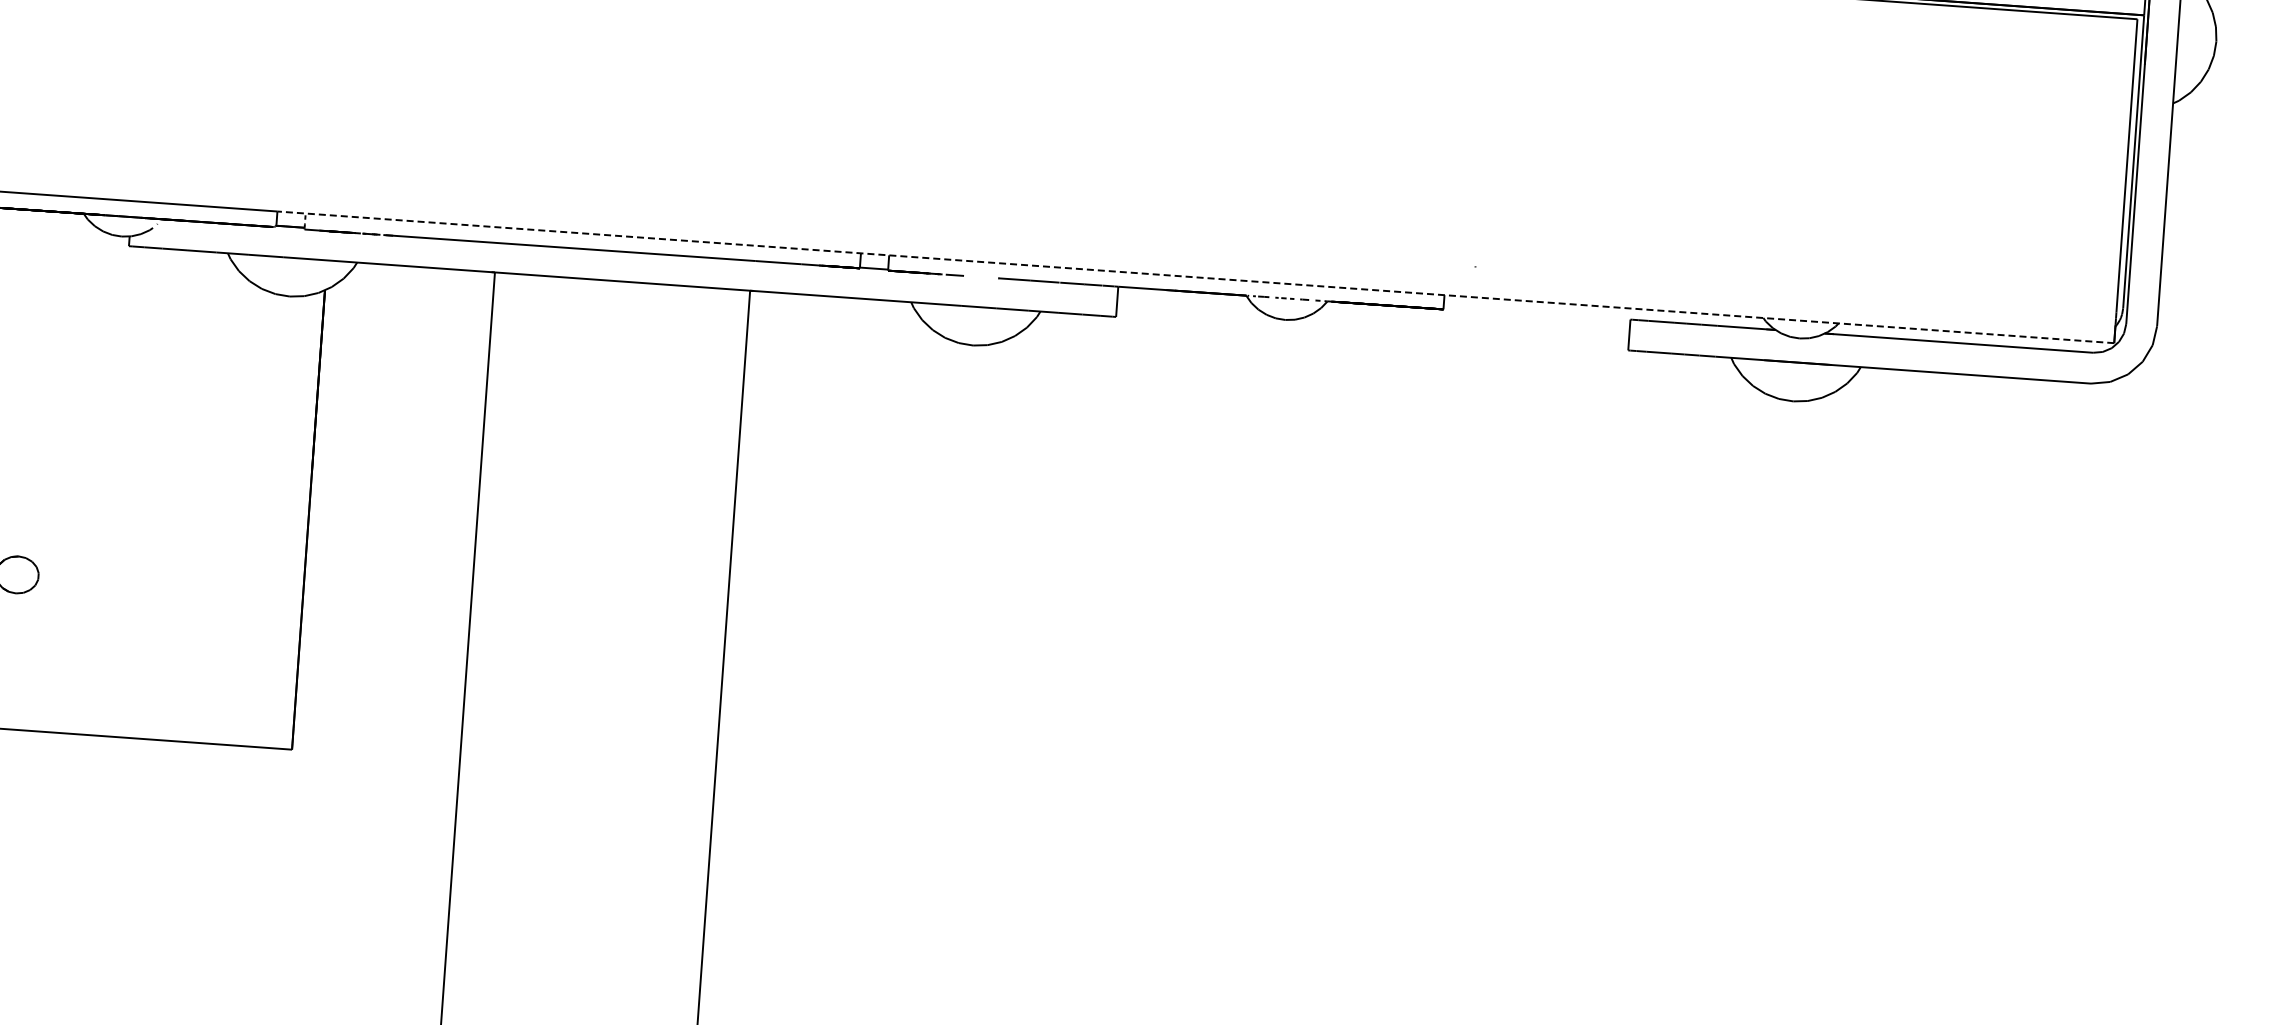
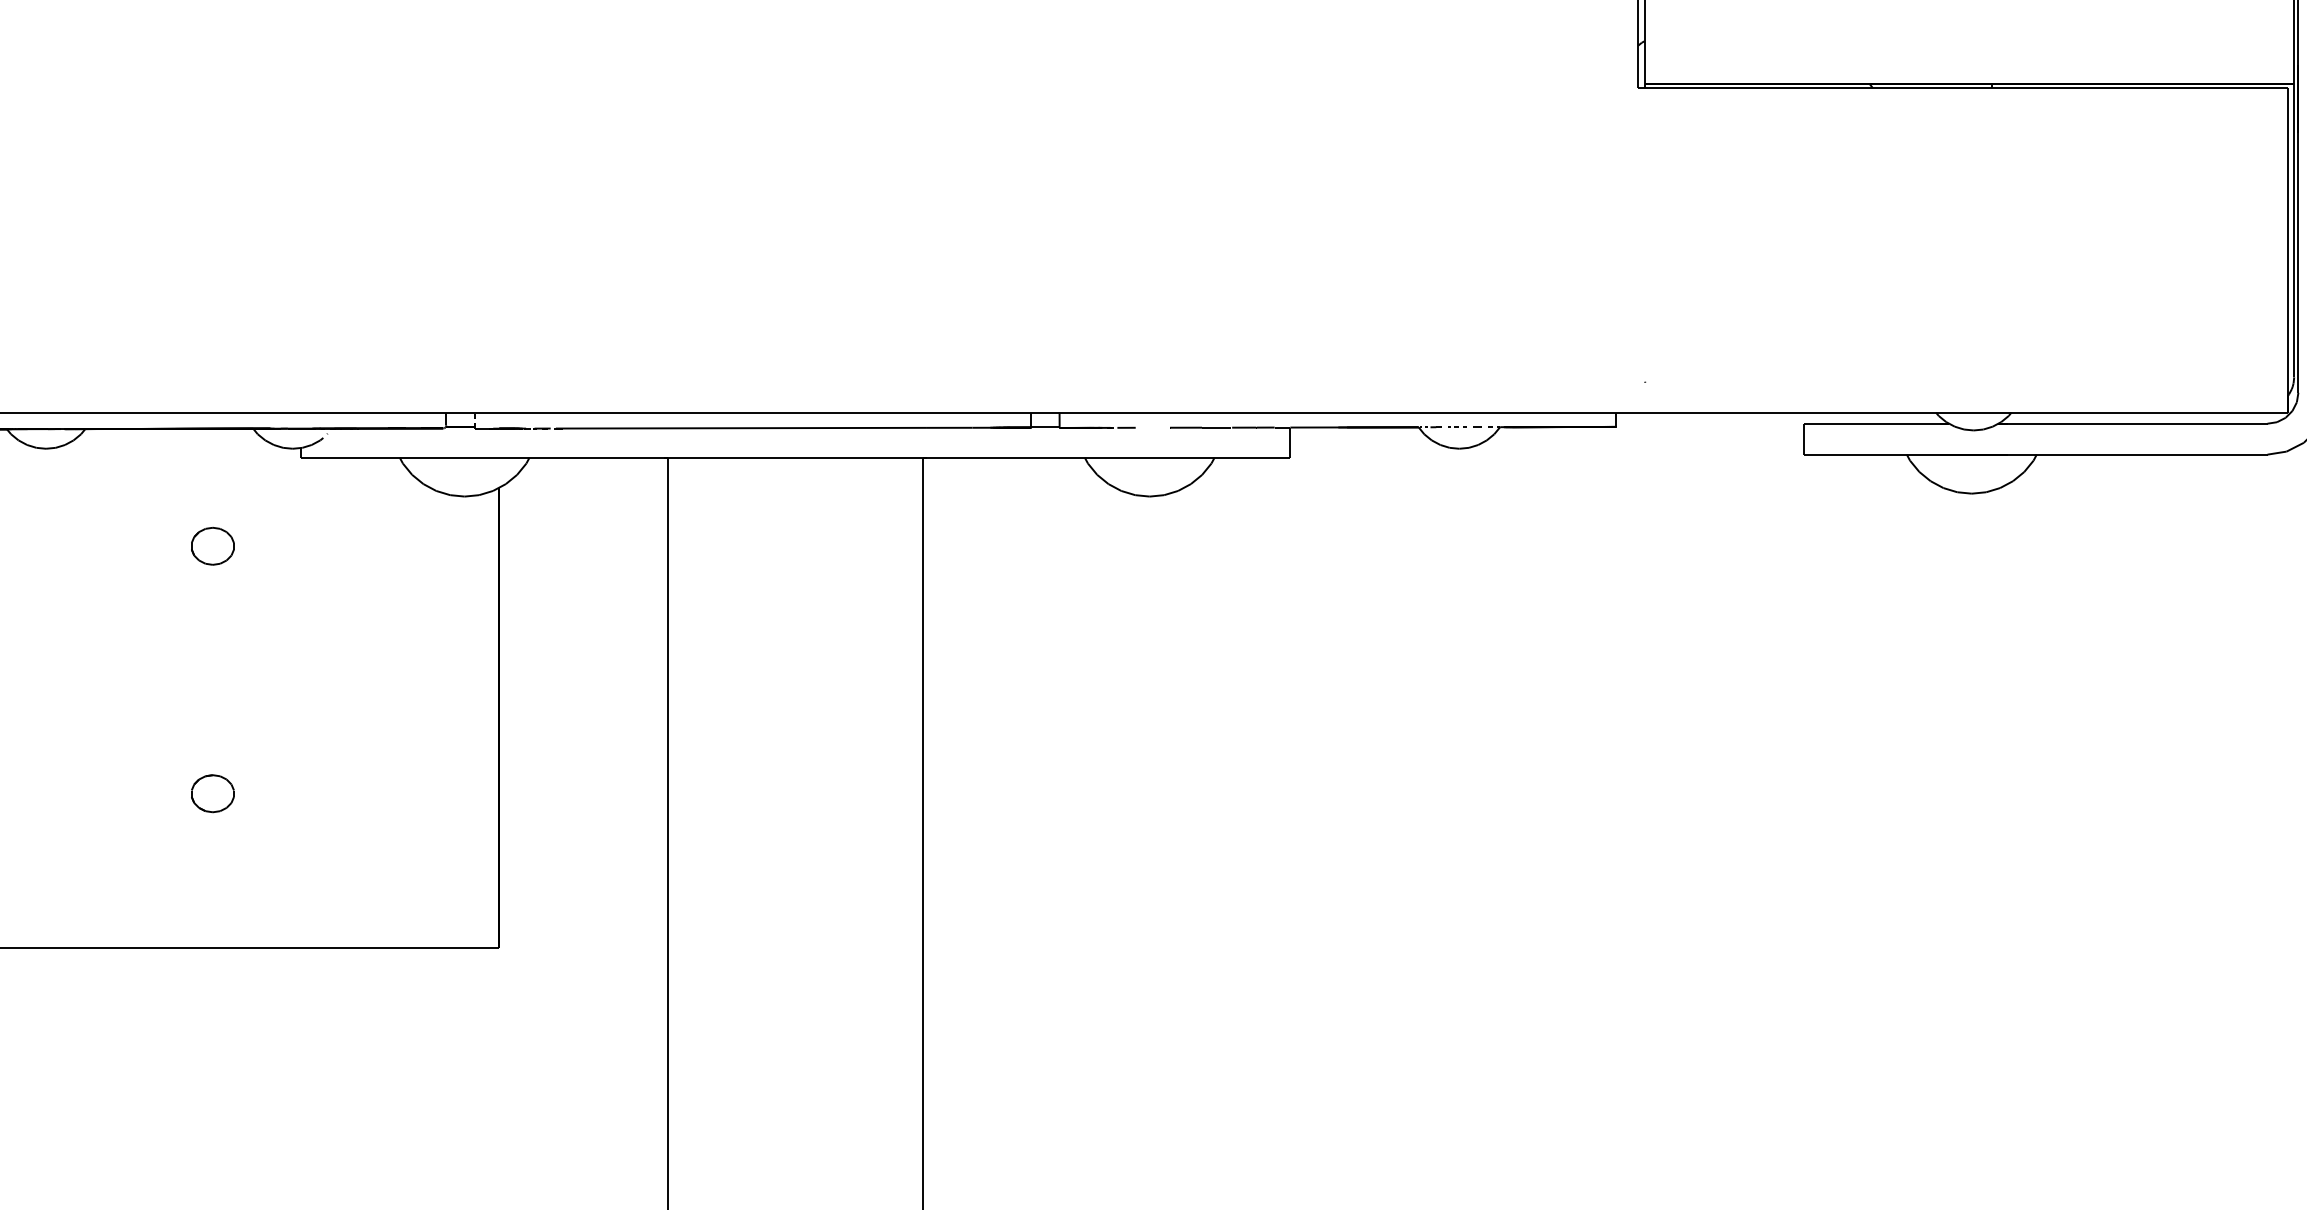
line: (1196, 277) -> (1367, 412), dashed -> solid
part: (34, 328) -> (212, 546), added

